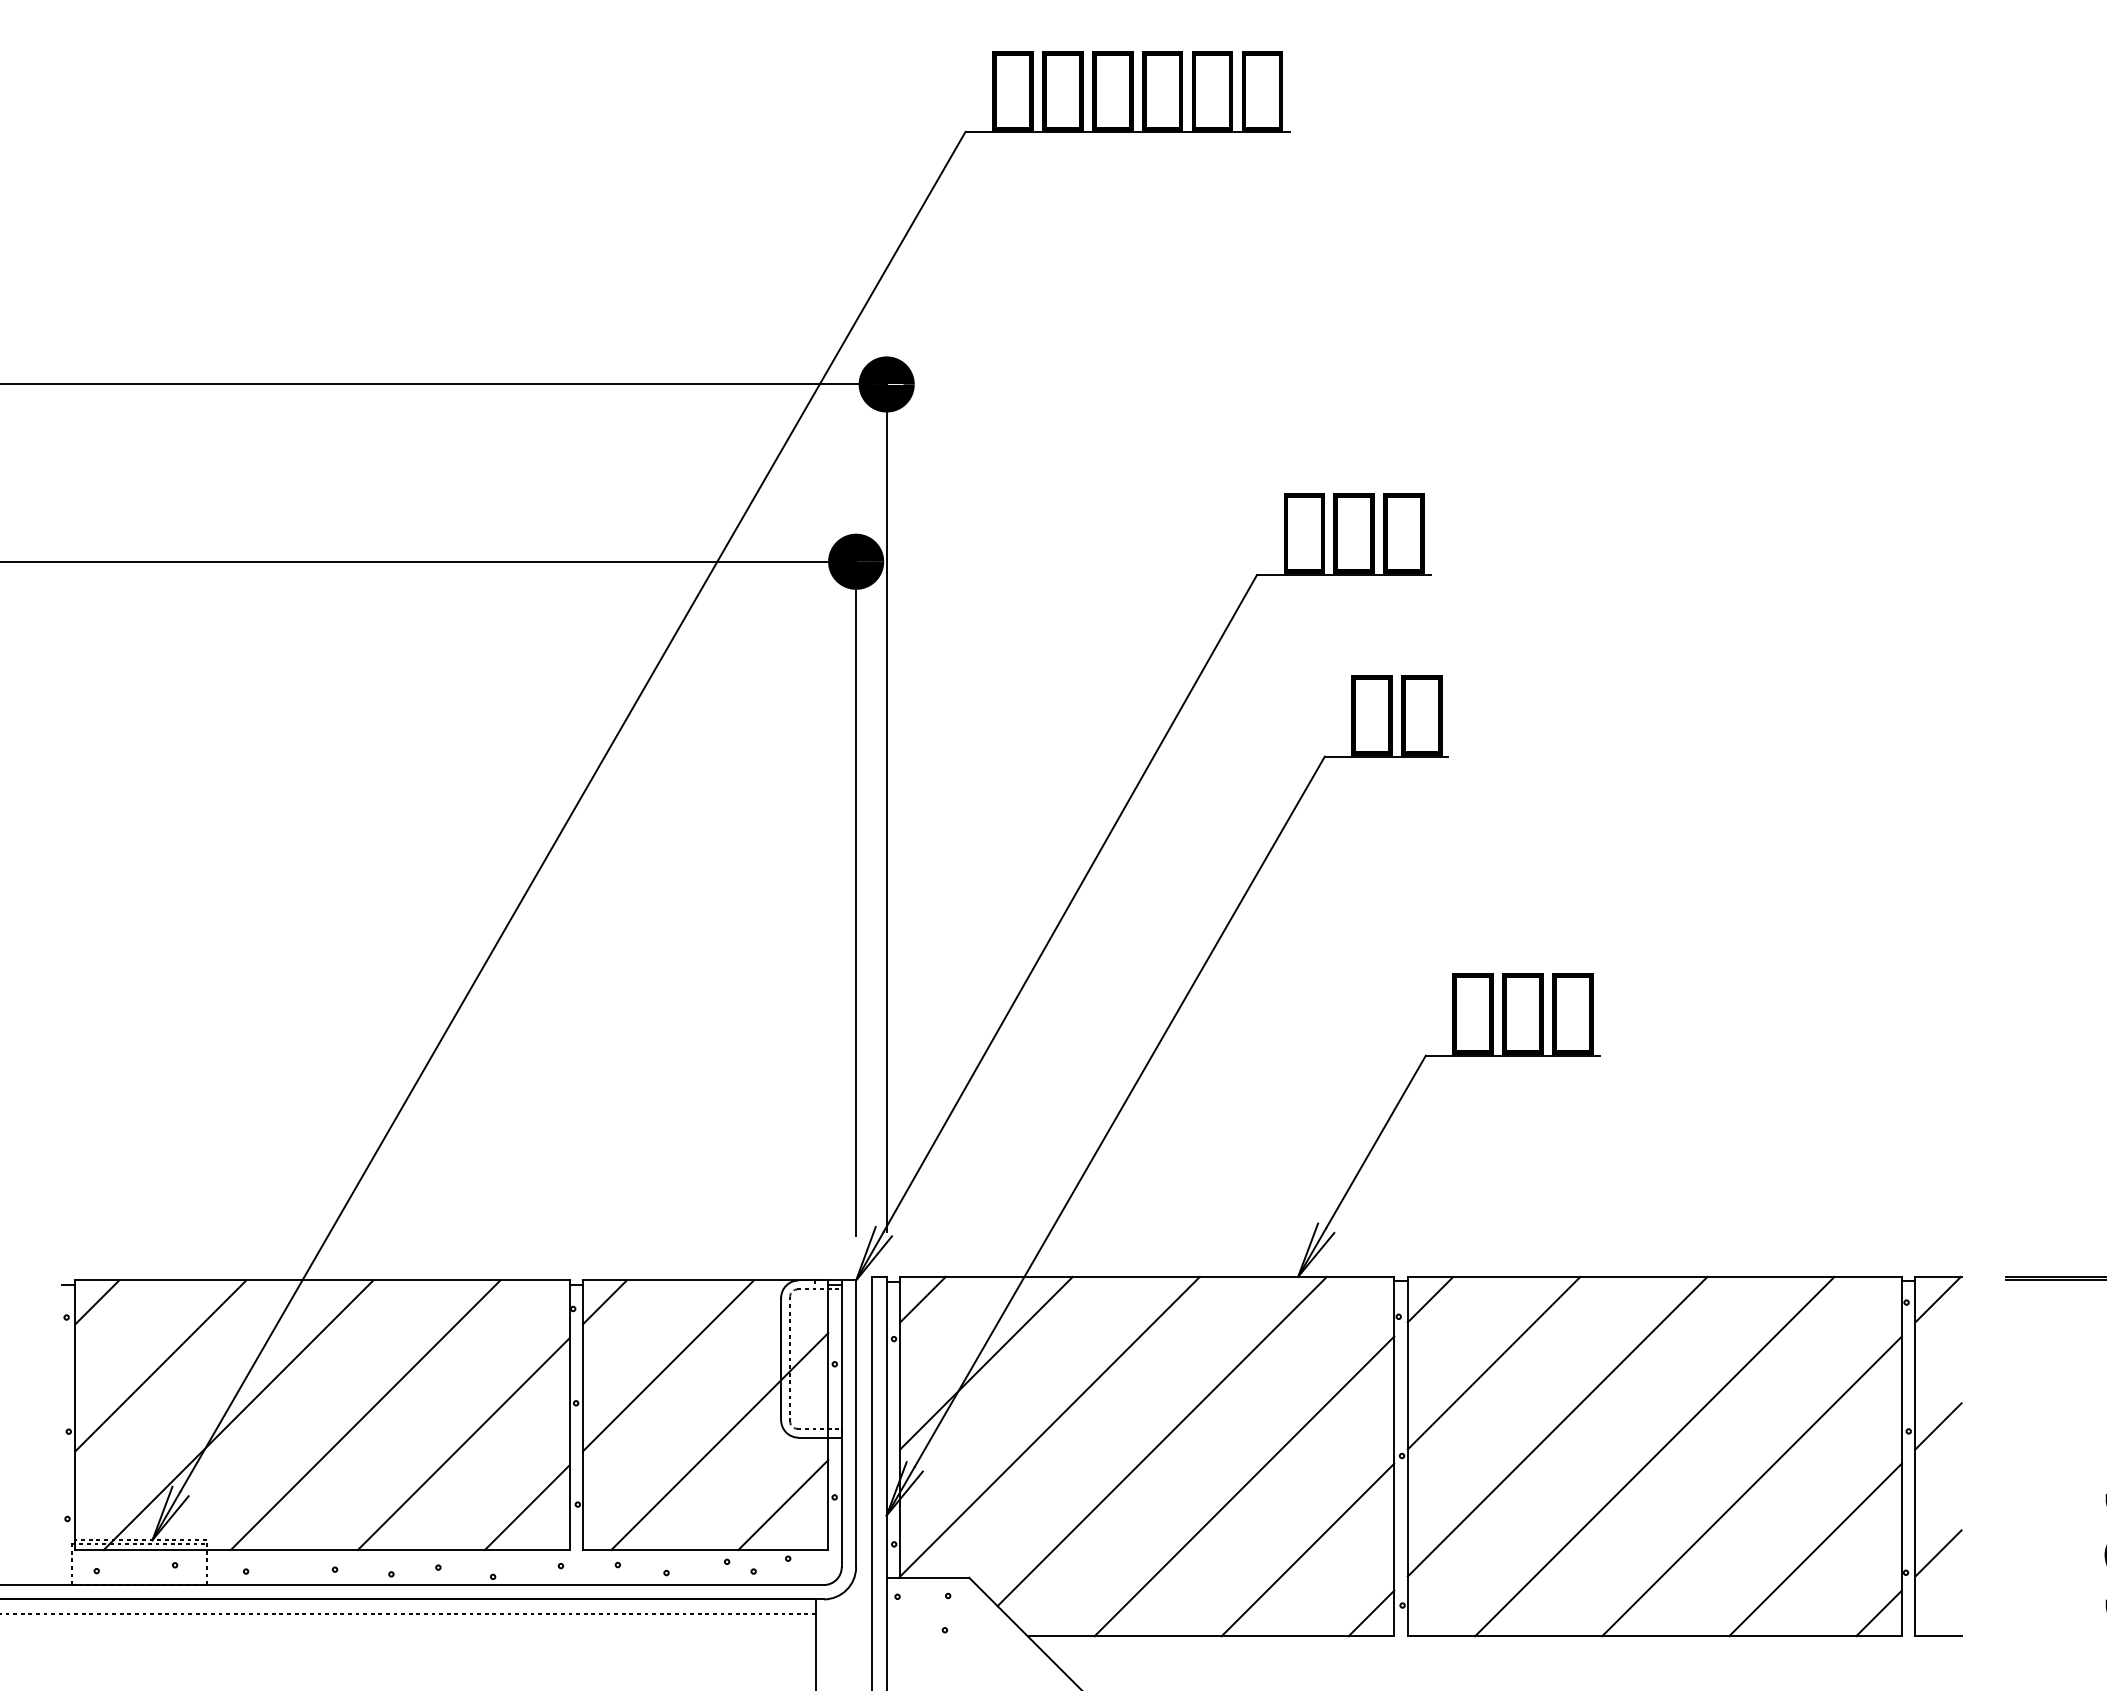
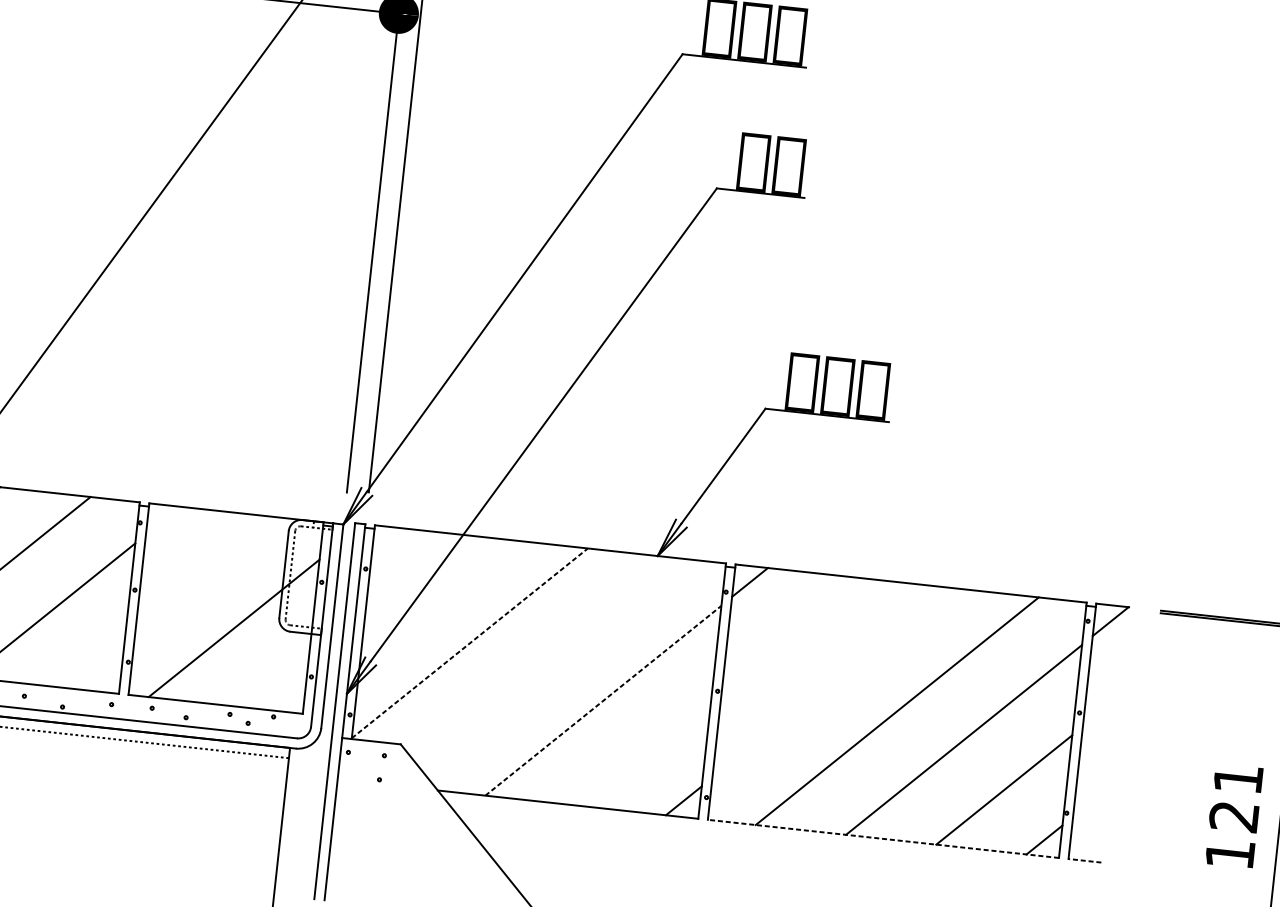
line: (922, 1299) -> (389, 543), removed
line: (604, 1302) -> (162, 520), removed
line: (986, 1362) -> (429, 592), removed
line: (1493, 1362) -> (789, 631), removed
line: (668, 1365) -> (203, 570), removed
line: (1050, 1426) -> (470, 643), solid -> dashed
line: (1557, 1426) -> (830, 682), removed
line: (1938, 1426) -> (1101, 711), removed
line: (1161, 1441) -> (547, 662), removed
line: (1244, 1486) -> (603, 700), solid -> dashed
line: (783, 1505) -> (274, 678), removed
line: (526, 1507) -> (91, 660), removed
line: (1307, 1549) -> (643, 750), removed
line: (1938, 1553) -> (1091, 802), removed
line: (1654, 1636) -> (883, 839), solid -> dashed
line: (1937, 1636) -> (1084, 860), solid -> dashed

